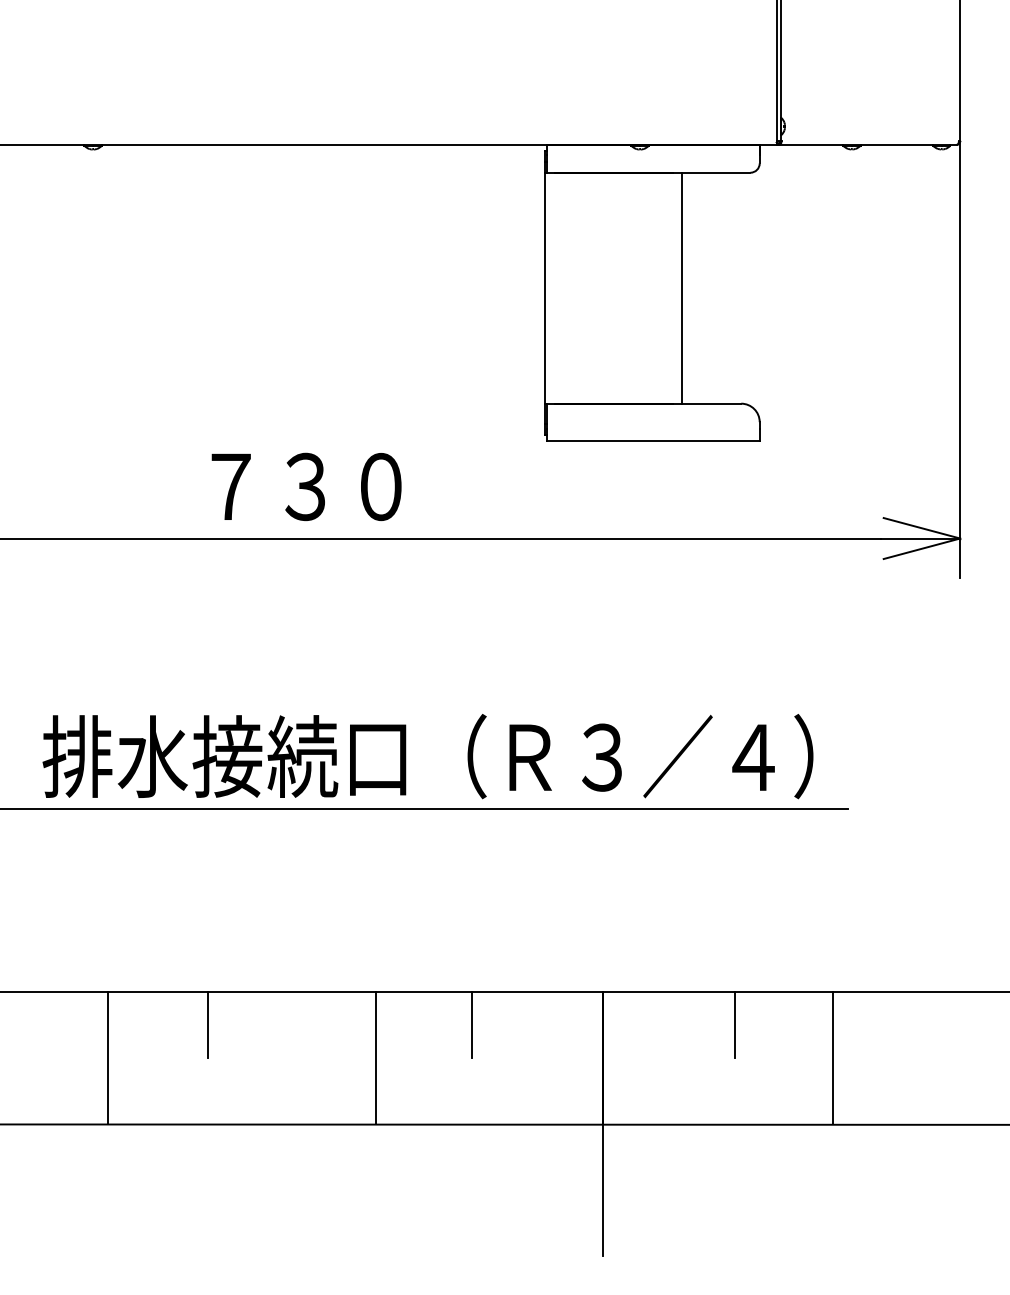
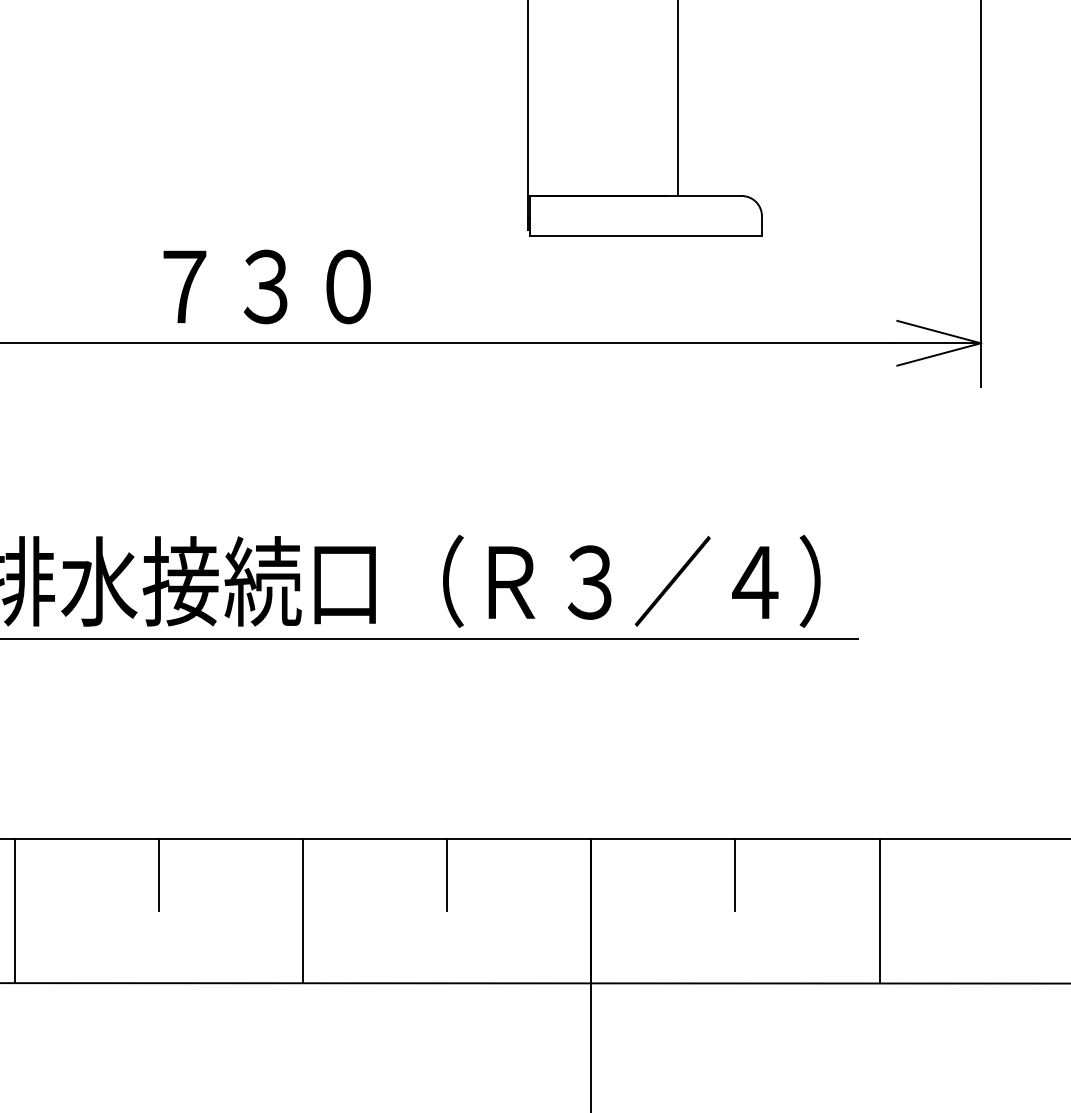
line: (107, 1058) -> (14, 911), moved
line: (375, 1058) -> (303, 911), moved
line: (833, 1058) -> (879, 911), moved

